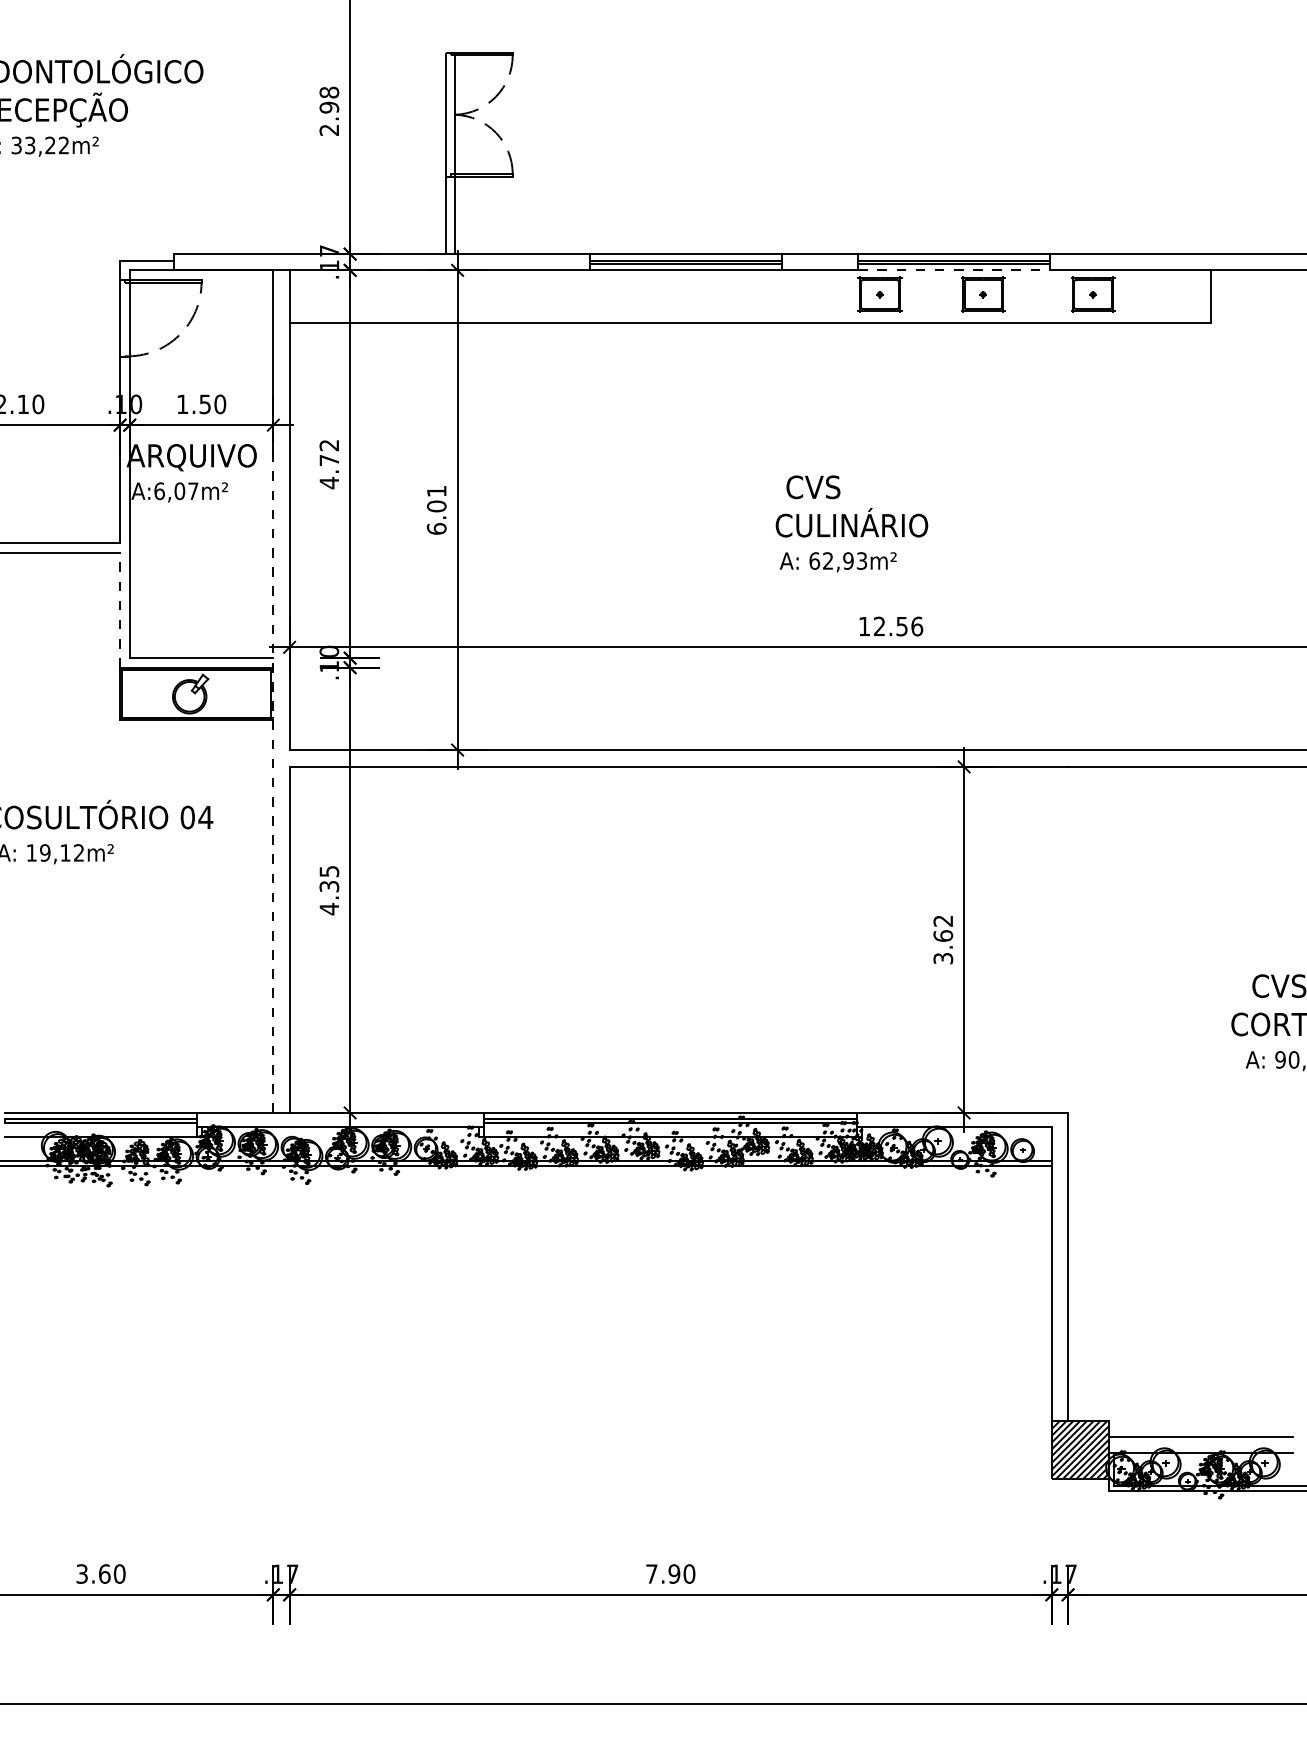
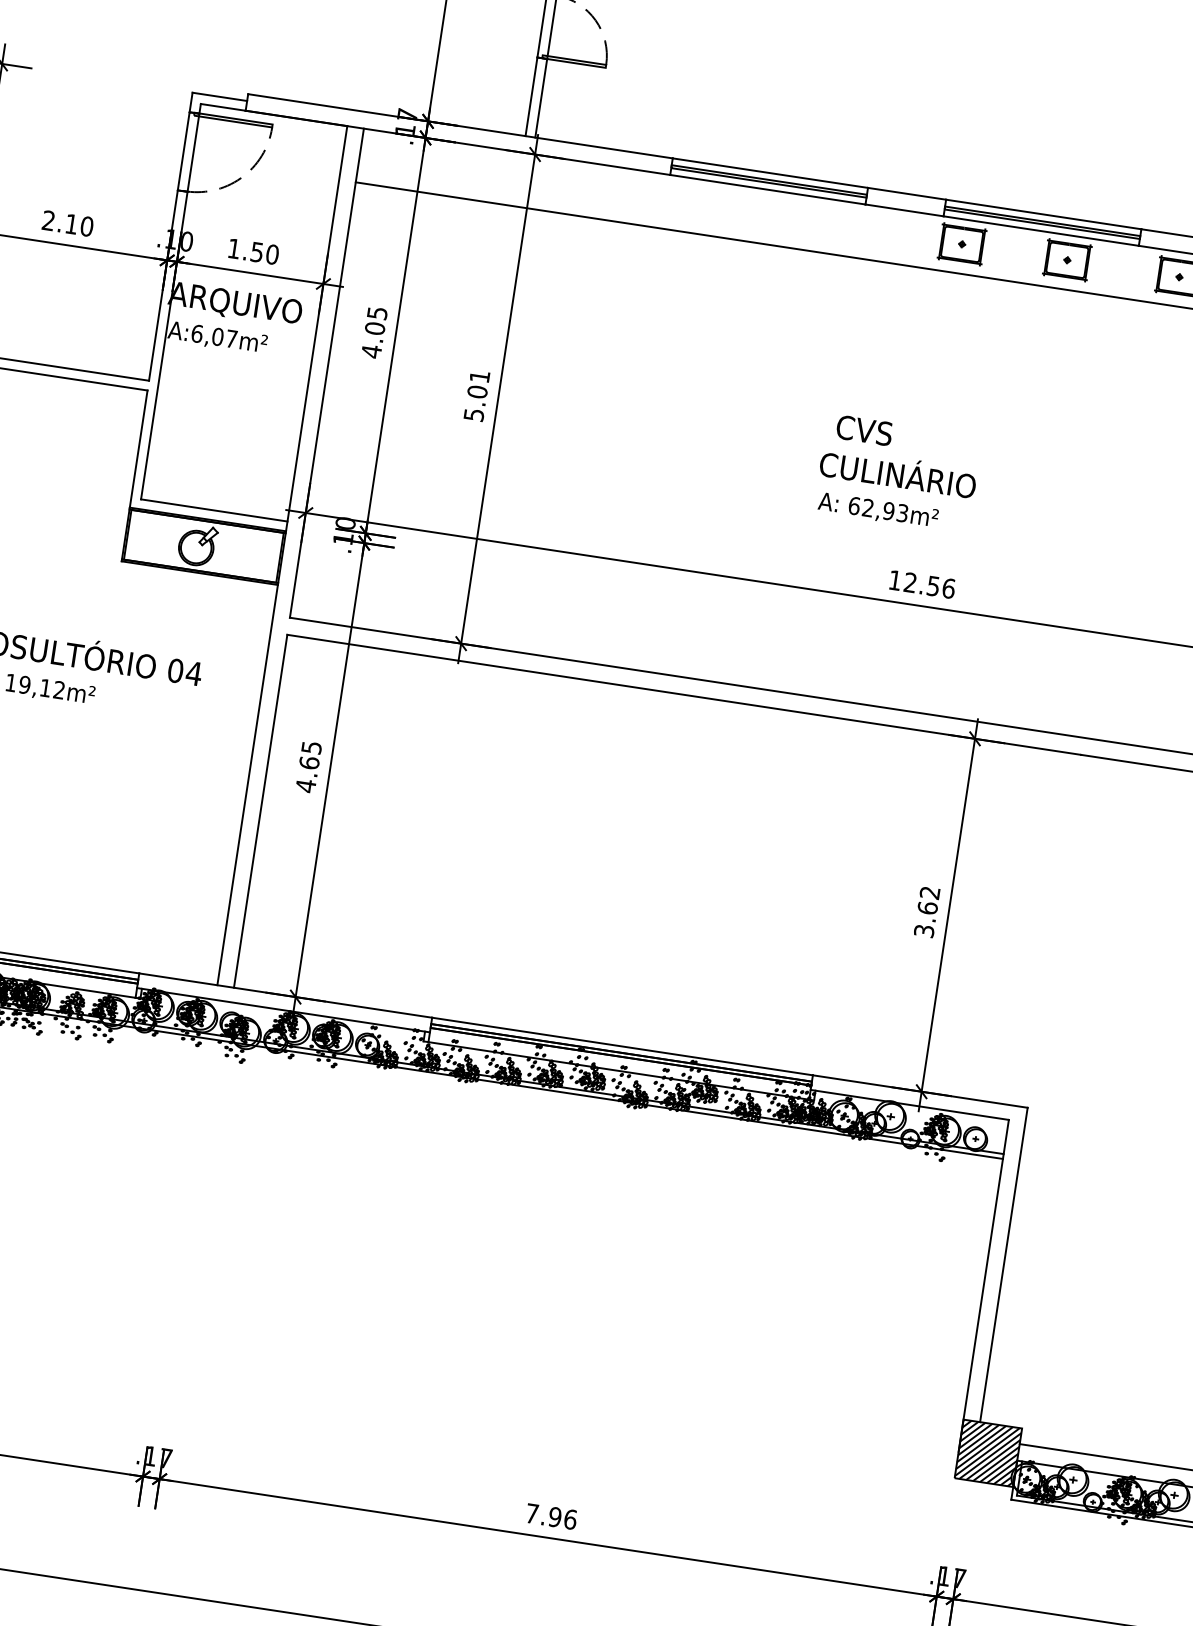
line: (953, 270) -> (1040, 231), dashed -> solid
text: (329, 453) -> (376, 321), 4.72 -> 4.05
text: (436, 528) -> (473, 414), 6.01 -> 5.01
line: (120, 609) -> (139, 448), dashed -> solid
line: (273, 768) -> (270, 634), dashed -> solid
text: (329, 886) -> (309, 763), 4.35 -> 4.65
text: (689, 1573) -> (570, 1518), 7.90 -> 7.96

